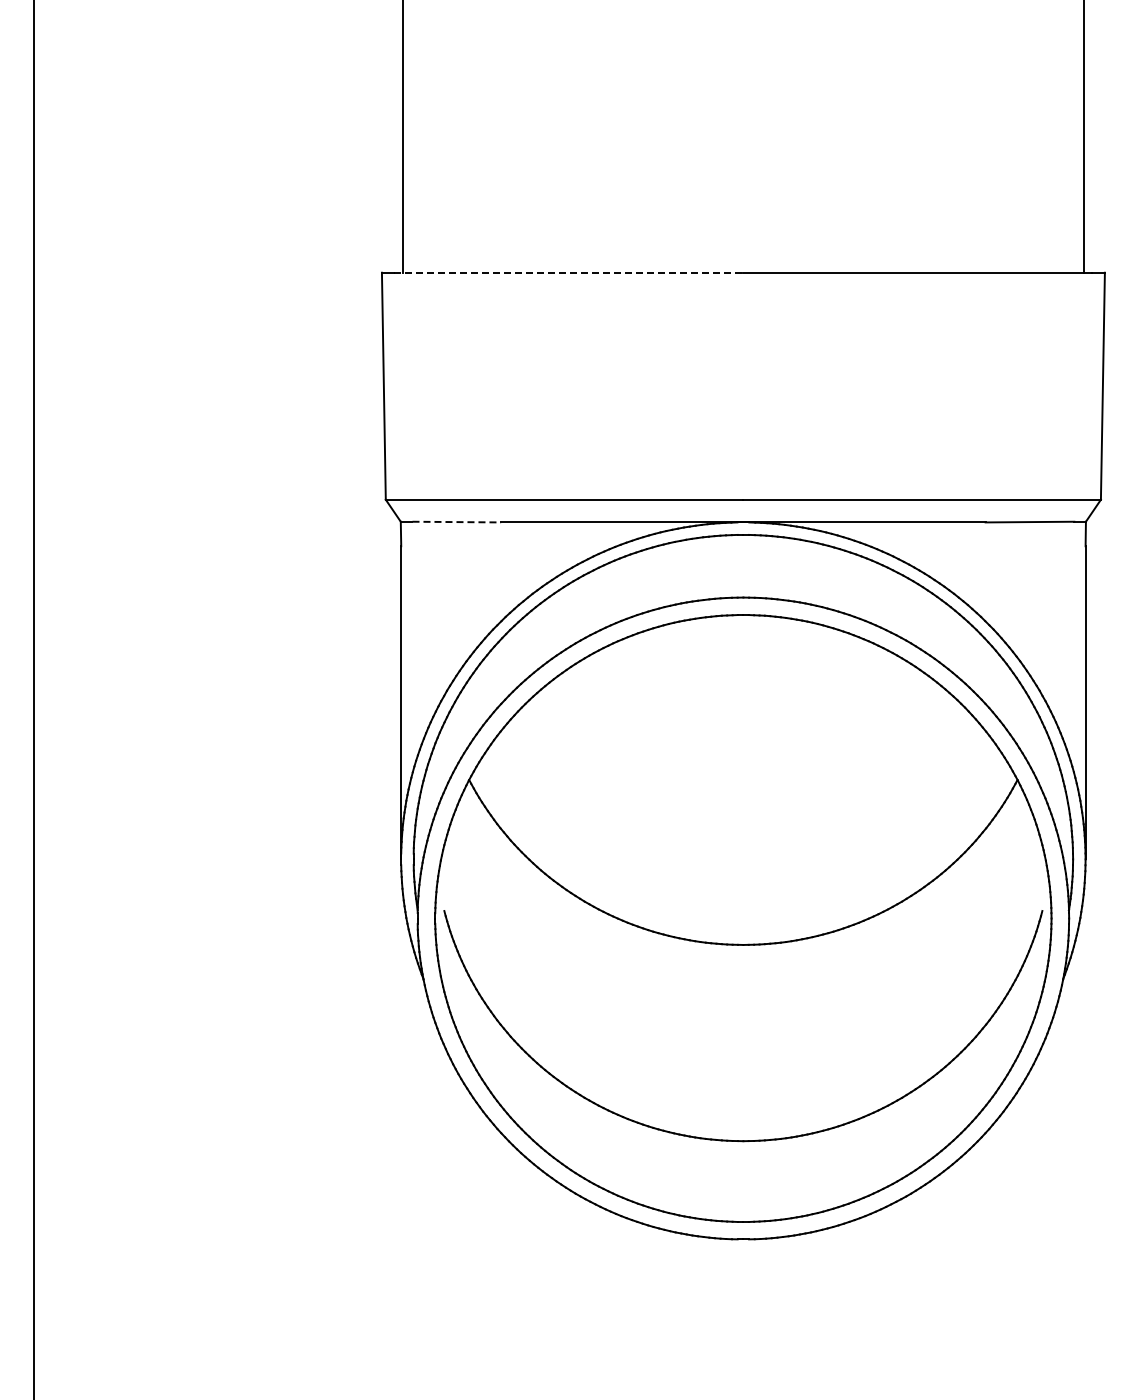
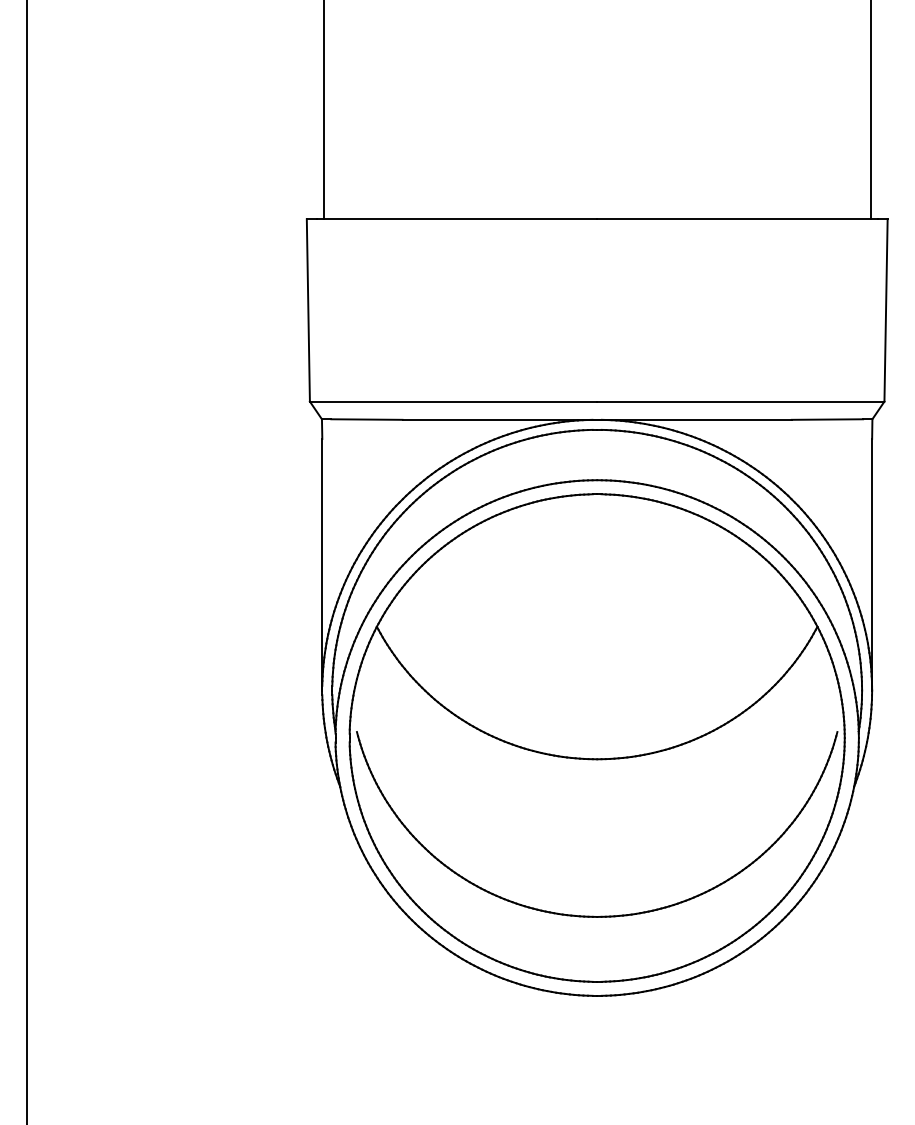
line: (569, 272) -> (457, 219), dashed -> solid
line: (457, 522) -> (367, 419), dashed -> solid

